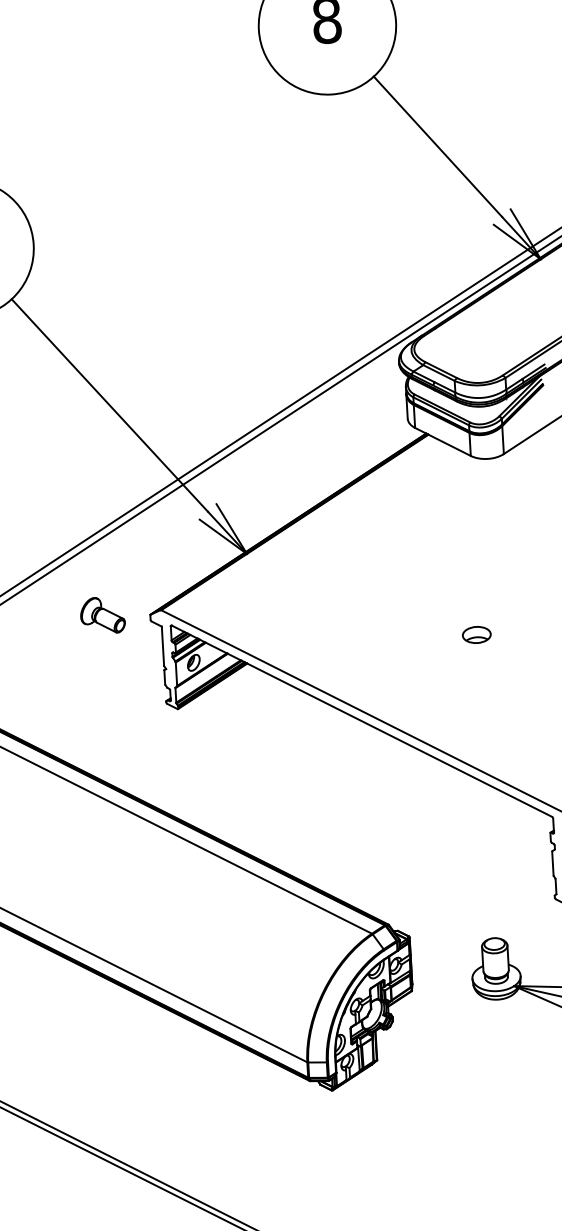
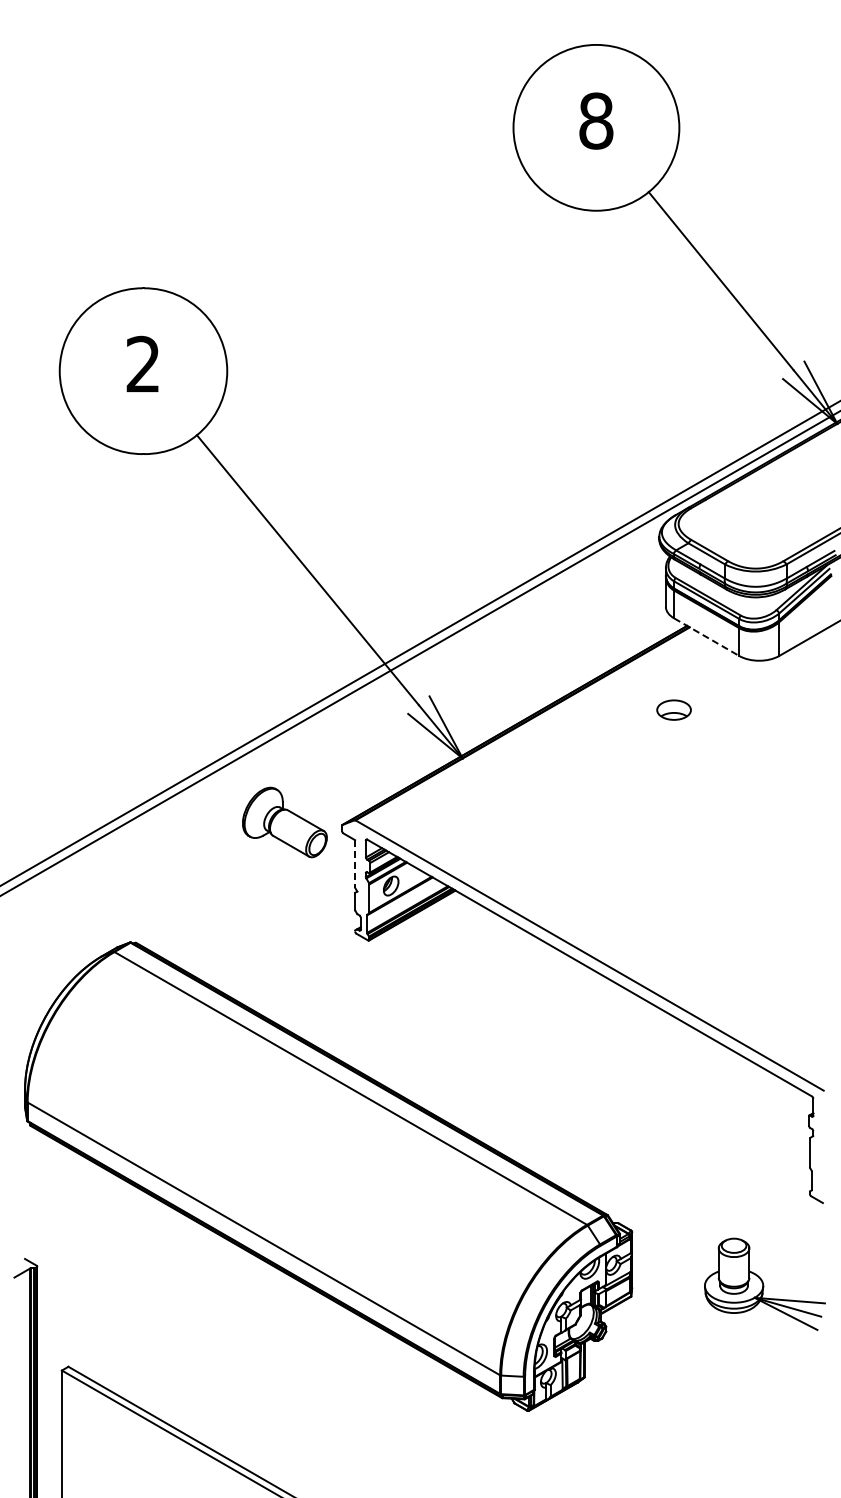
line: (442, 442) -> (706, 637), solid -> dashed
part: (102, 615) -> (284, 822), size x1.6
part: (476, 634) -> (673, 709), moved
line: (163, 646) -> (355, 864), solid -> dashed

